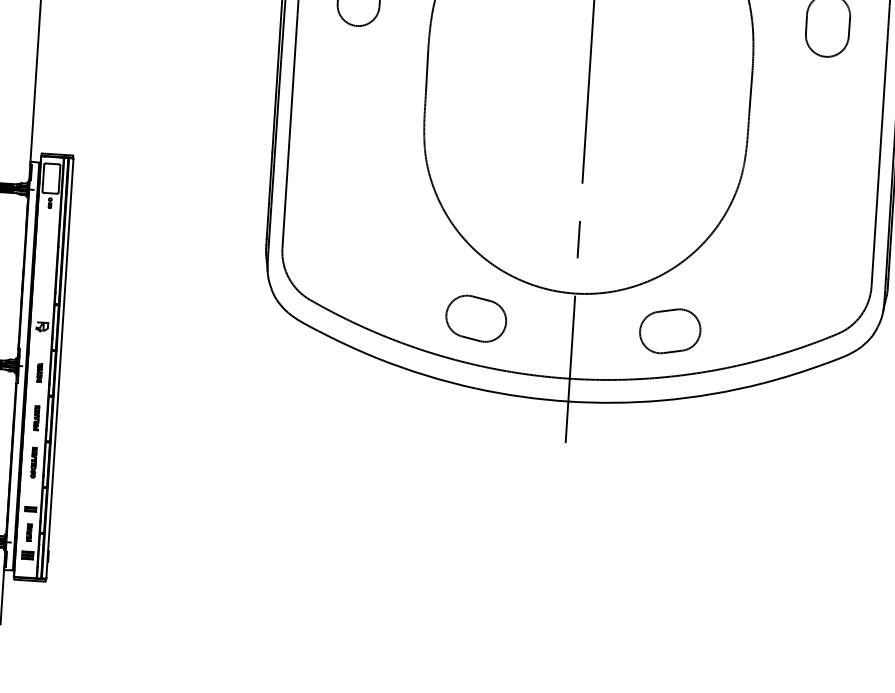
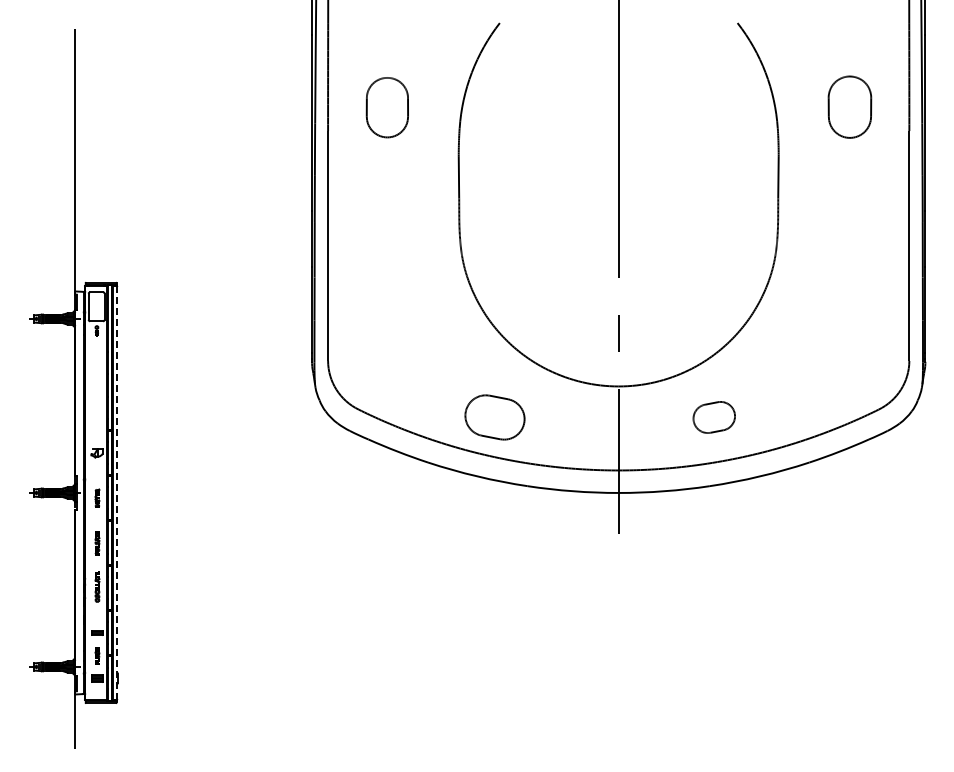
part: (475, 318) -> (494, 417), moved
part: (669, 331) -> (713, 417), size x0.7
line: (60, 368) -> (117, 492), solid -> dashed

